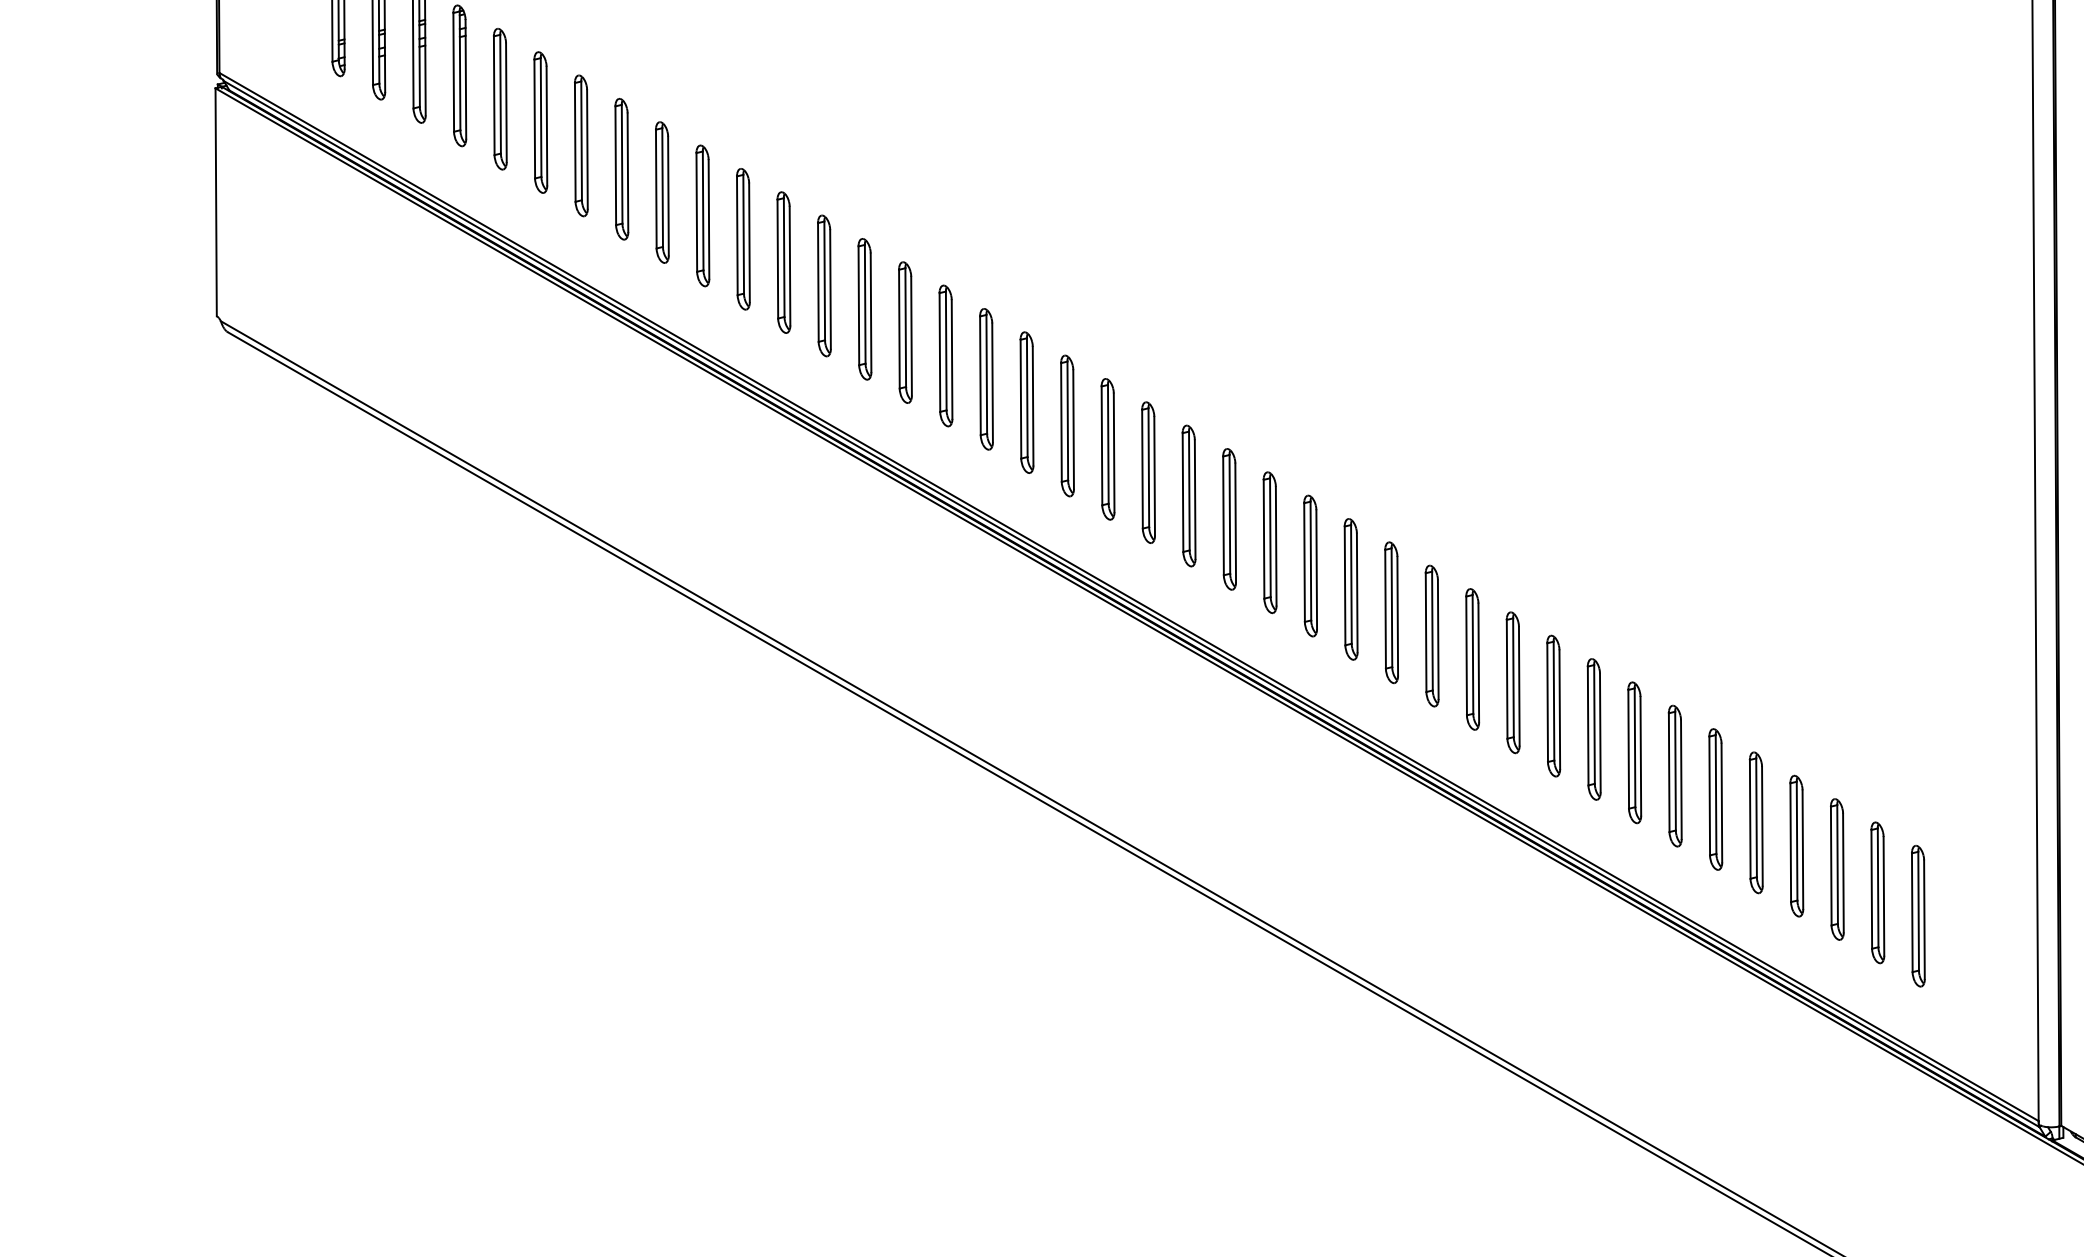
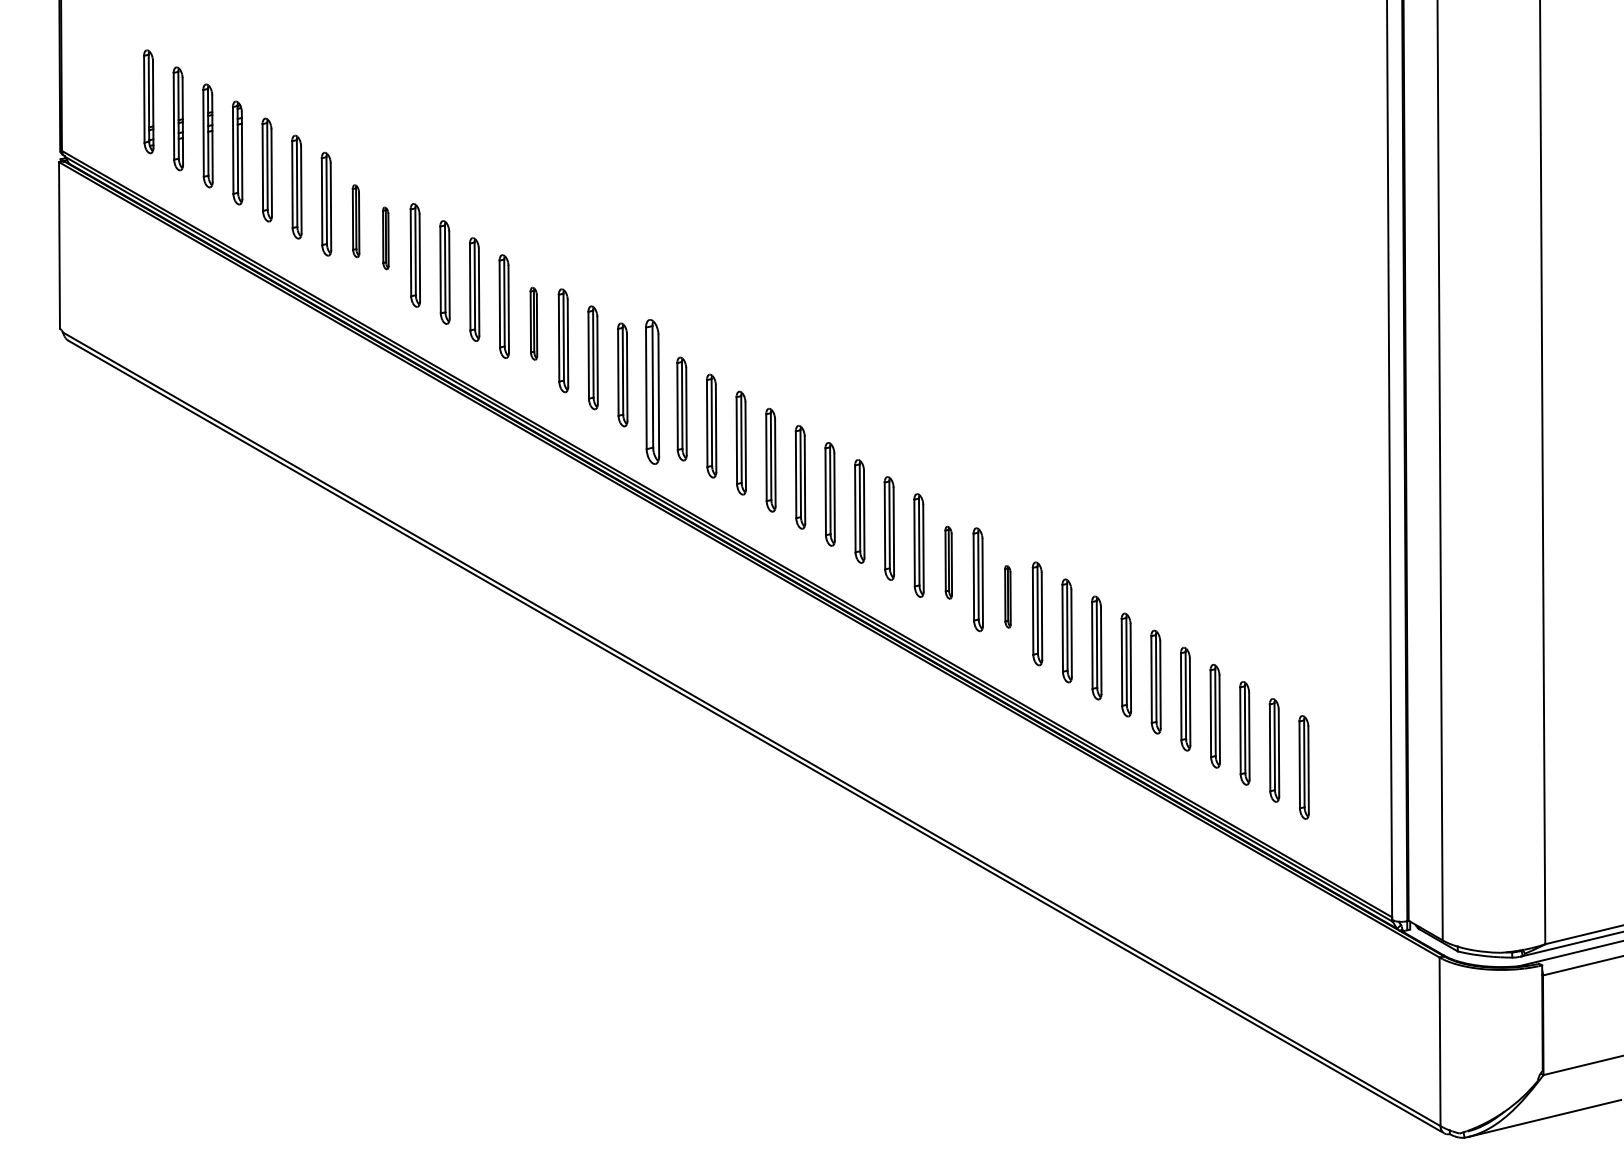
part: (620, 168) -> (355, 220), size x0.7
part: (661, 192) -> (385, 238), size x0.6
part: (864, 309) -> (533, 323), size x0.7
part: (1025, 401) -> (651, 391), size x1.4
part: (1431, 635) -> (948, 562), size x0.7
part: (1512, 682) -> (1007, 596), size x0.6

